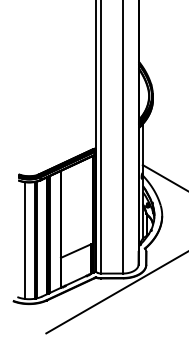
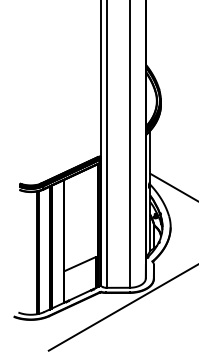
line: (24, 240) -> (25, 253), removed

